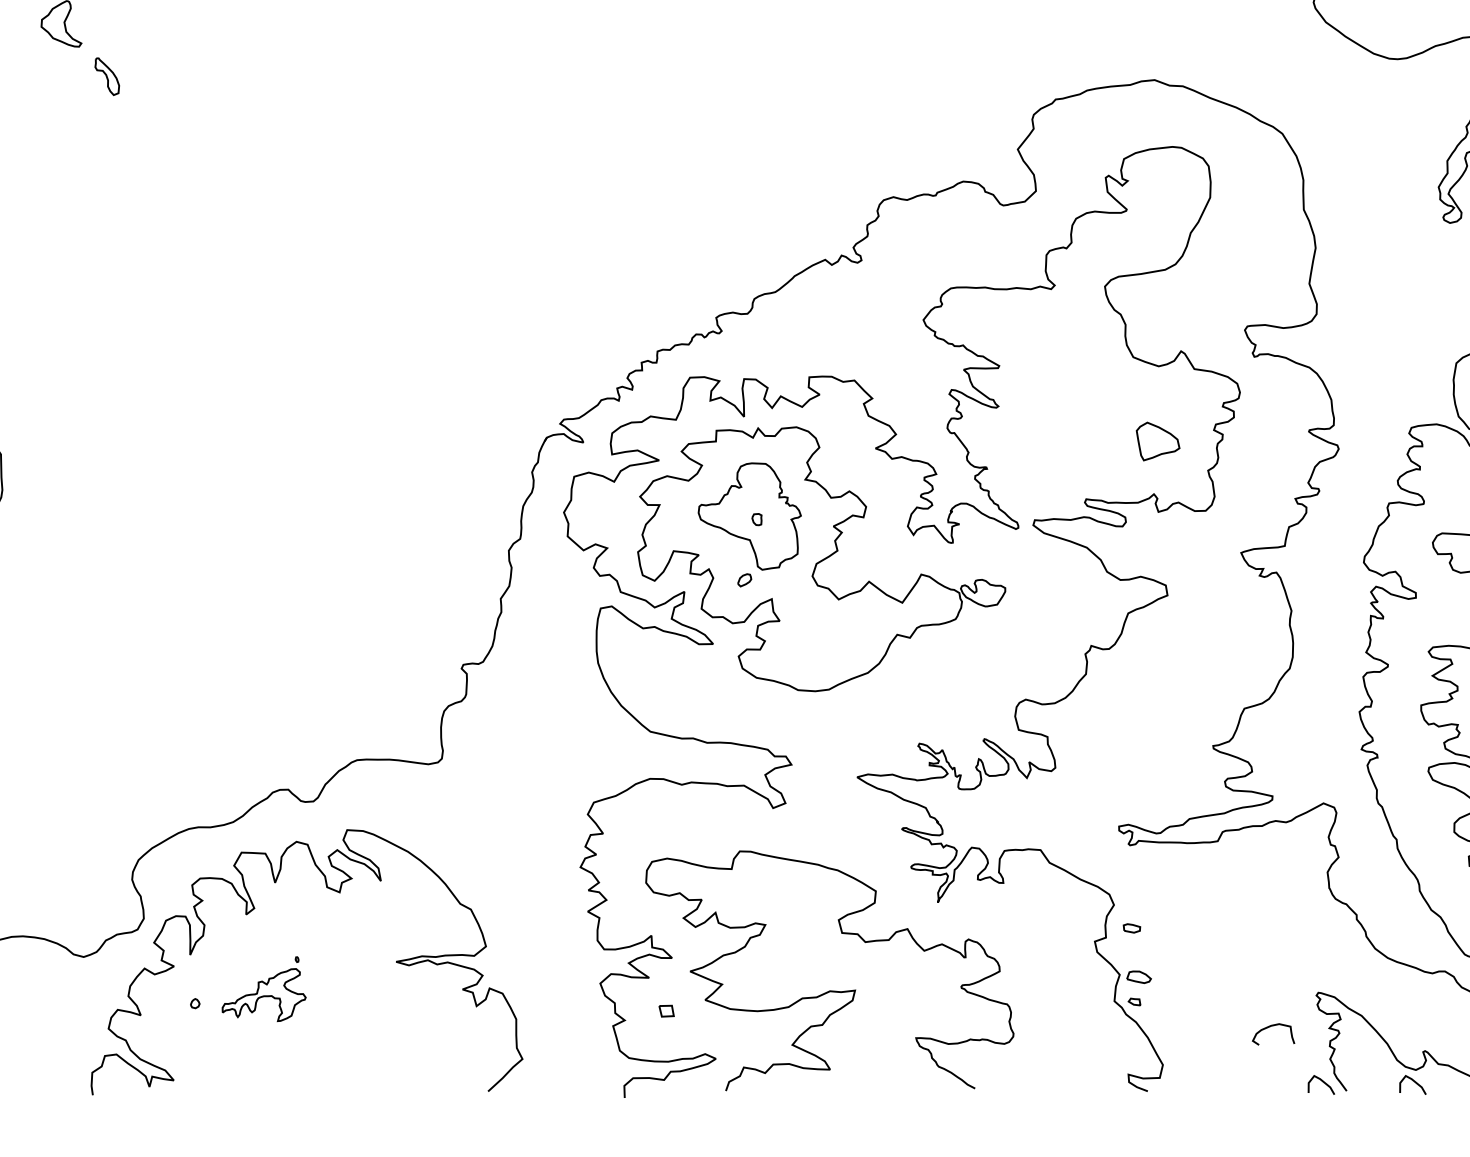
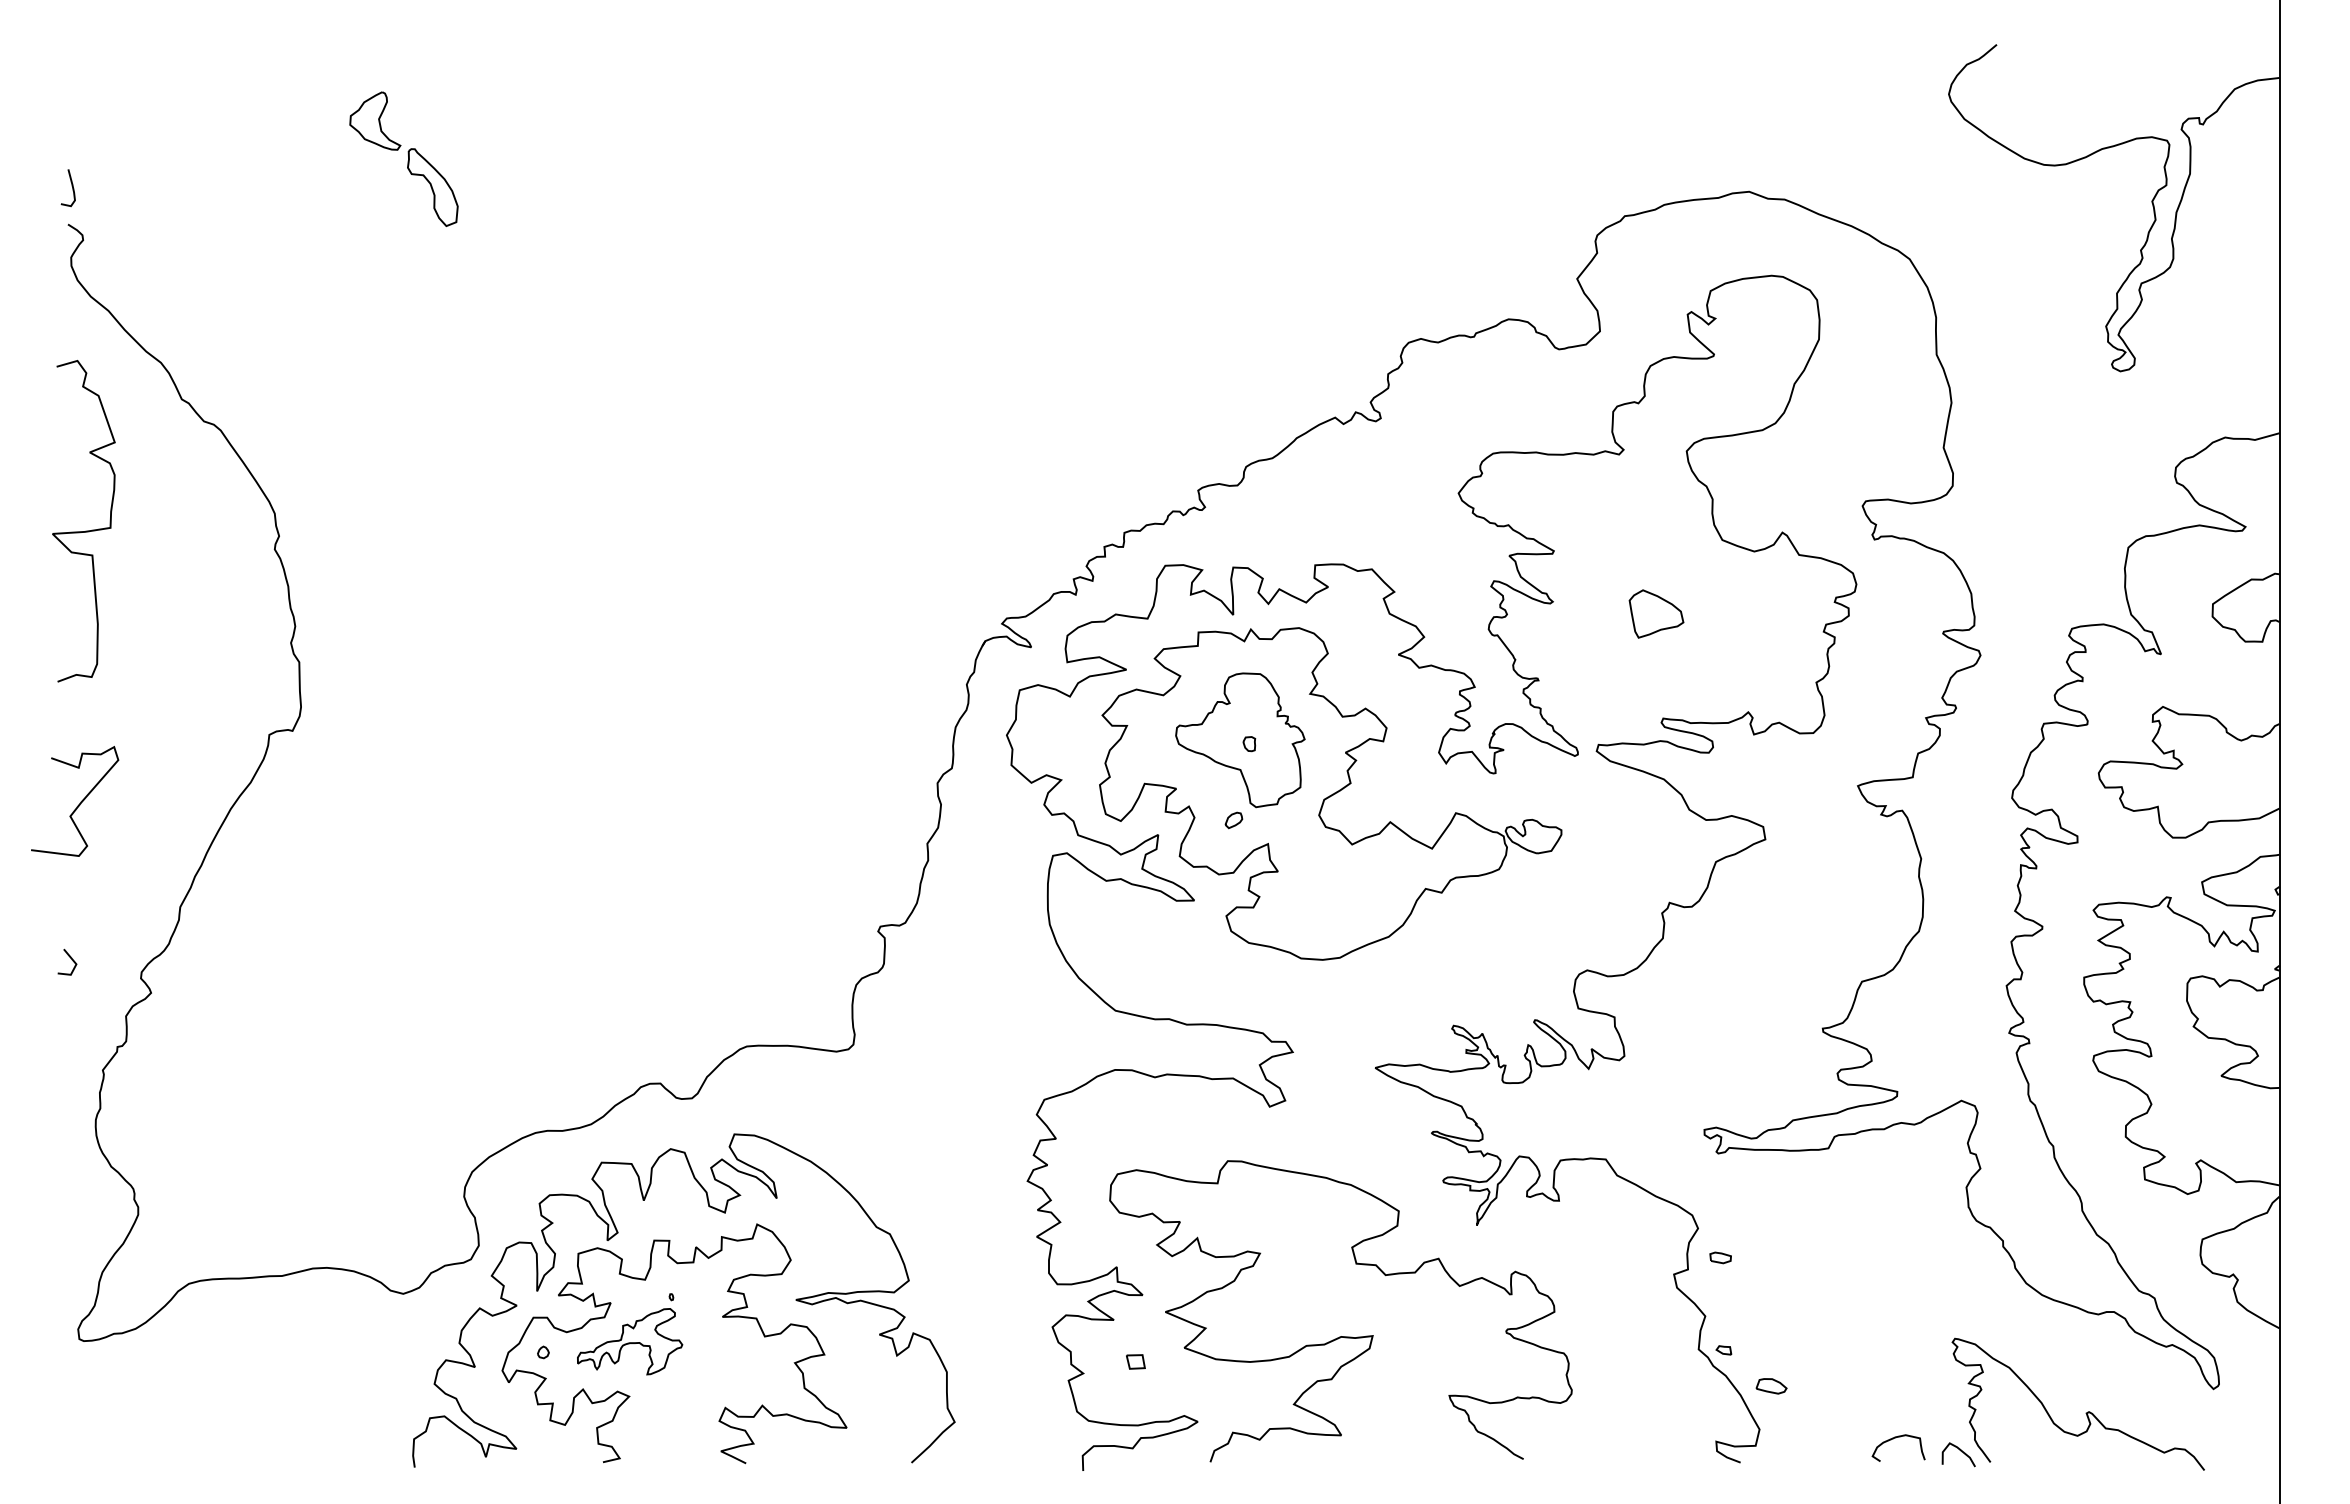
part: (106, 76) -> (432, 187), size x1.67
part: (1158, 441) -> (1656, 613), moved
curve: (337, 975) -> (722, 1317), added
part: (1139, 977) -> (1771, 1386), moved
curve: (1269, 1027) -> (1893, 1439), moved
curve: (1414, 1082) -> (2075, 1451), removed

